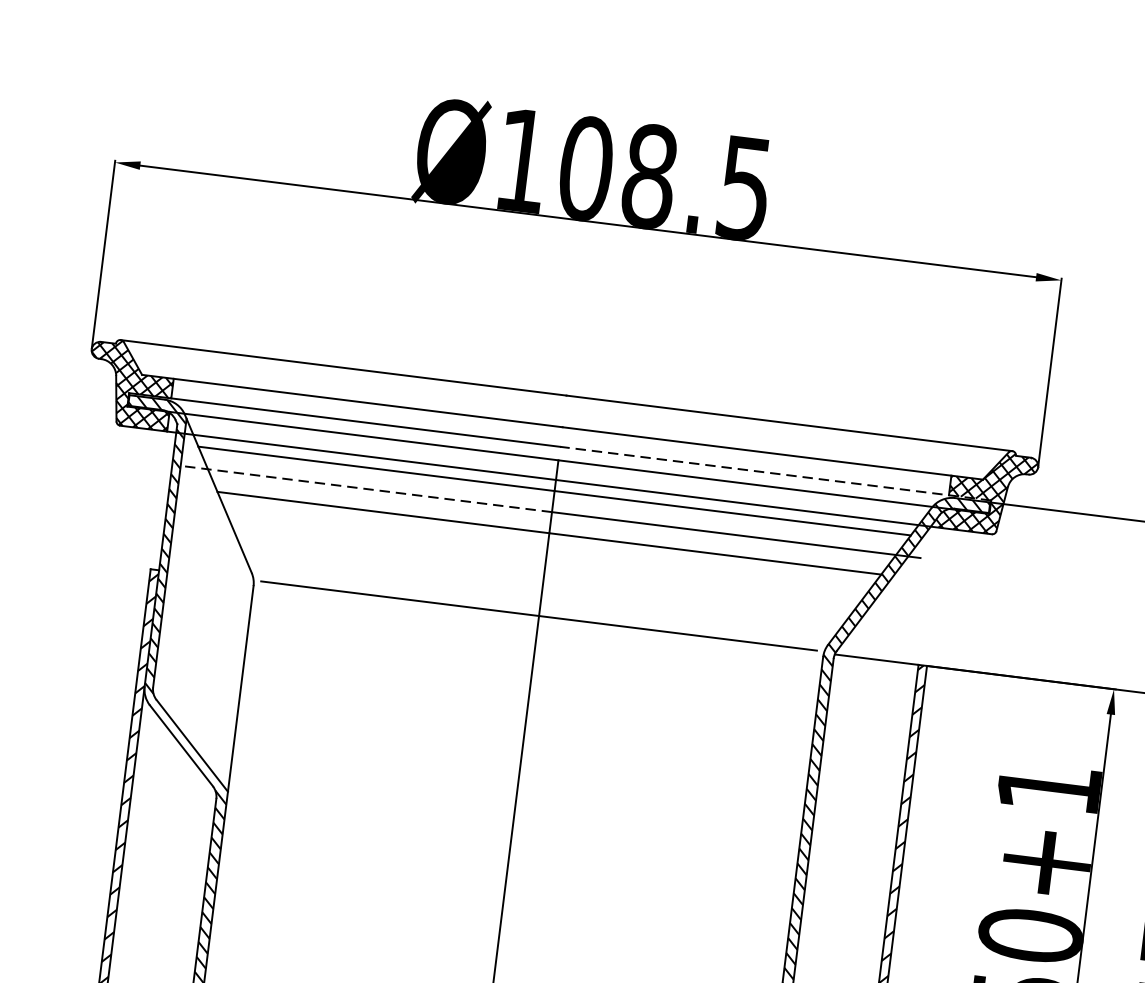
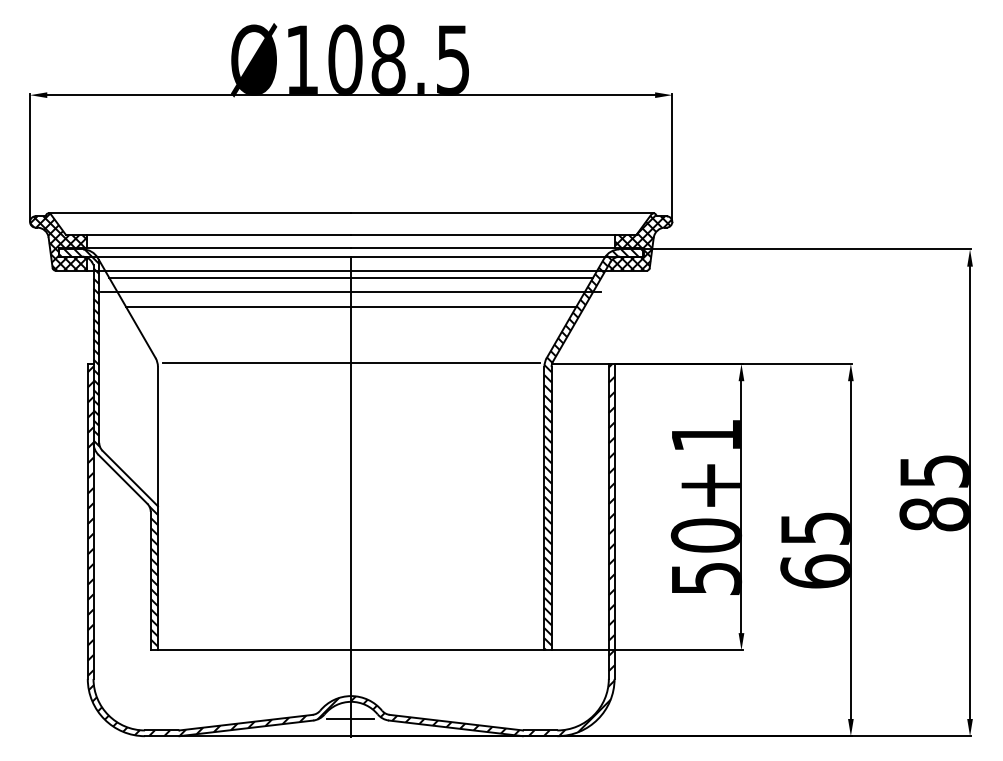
line: (774, 474) -> (496, 248), dashed -> solid
line: (368, 489) -> (226, 292), dashed -> solid

